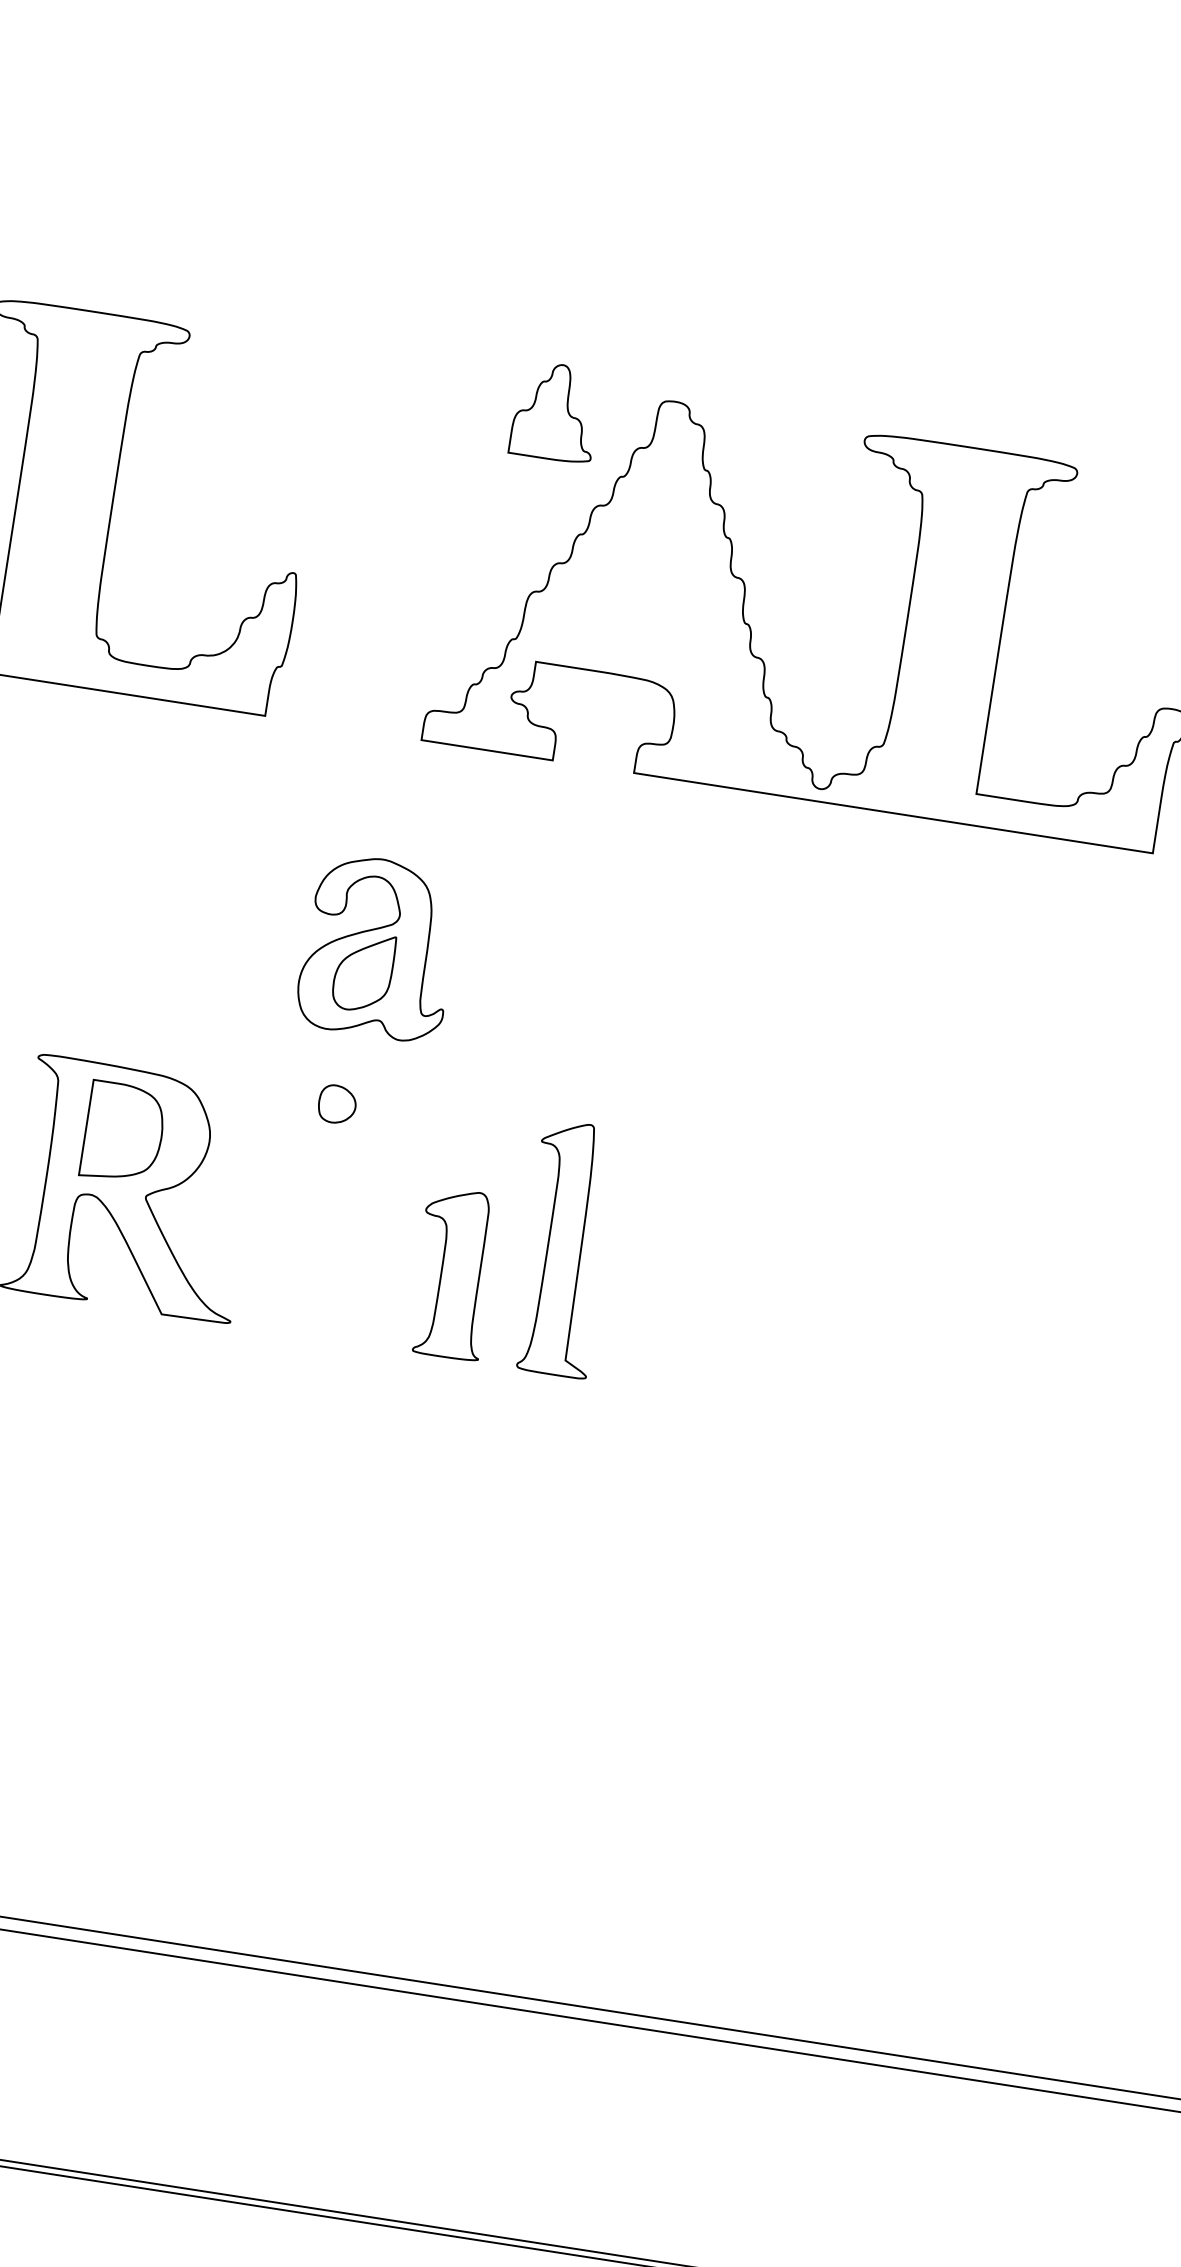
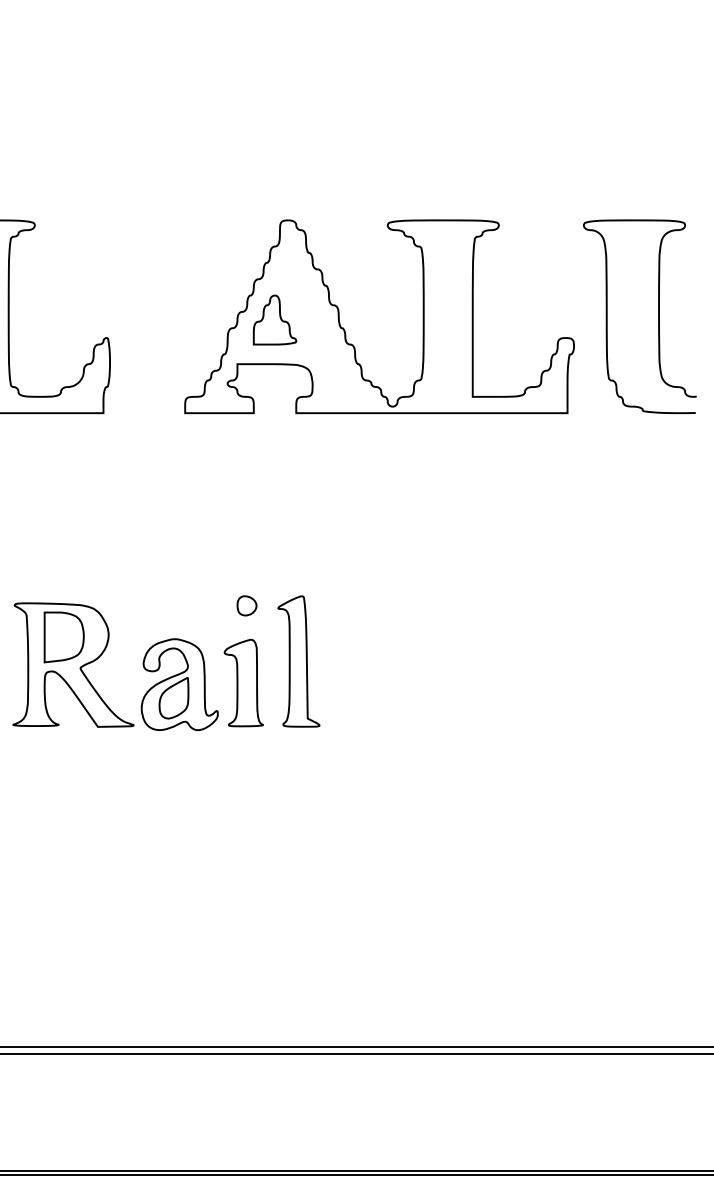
part: (555, 410) -> (274, 319), moved
part: (378, 947) -> (179, 684), moved
part: (336, 1103) -> (246, 605), moved

